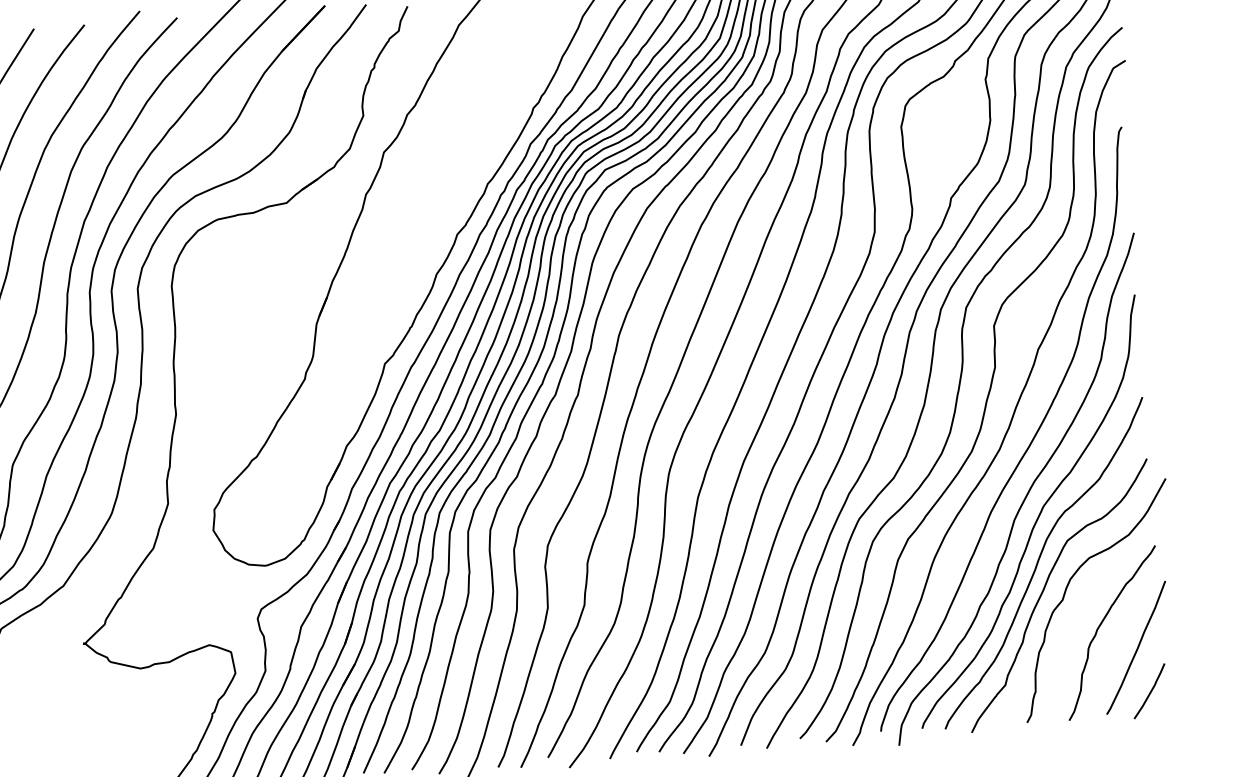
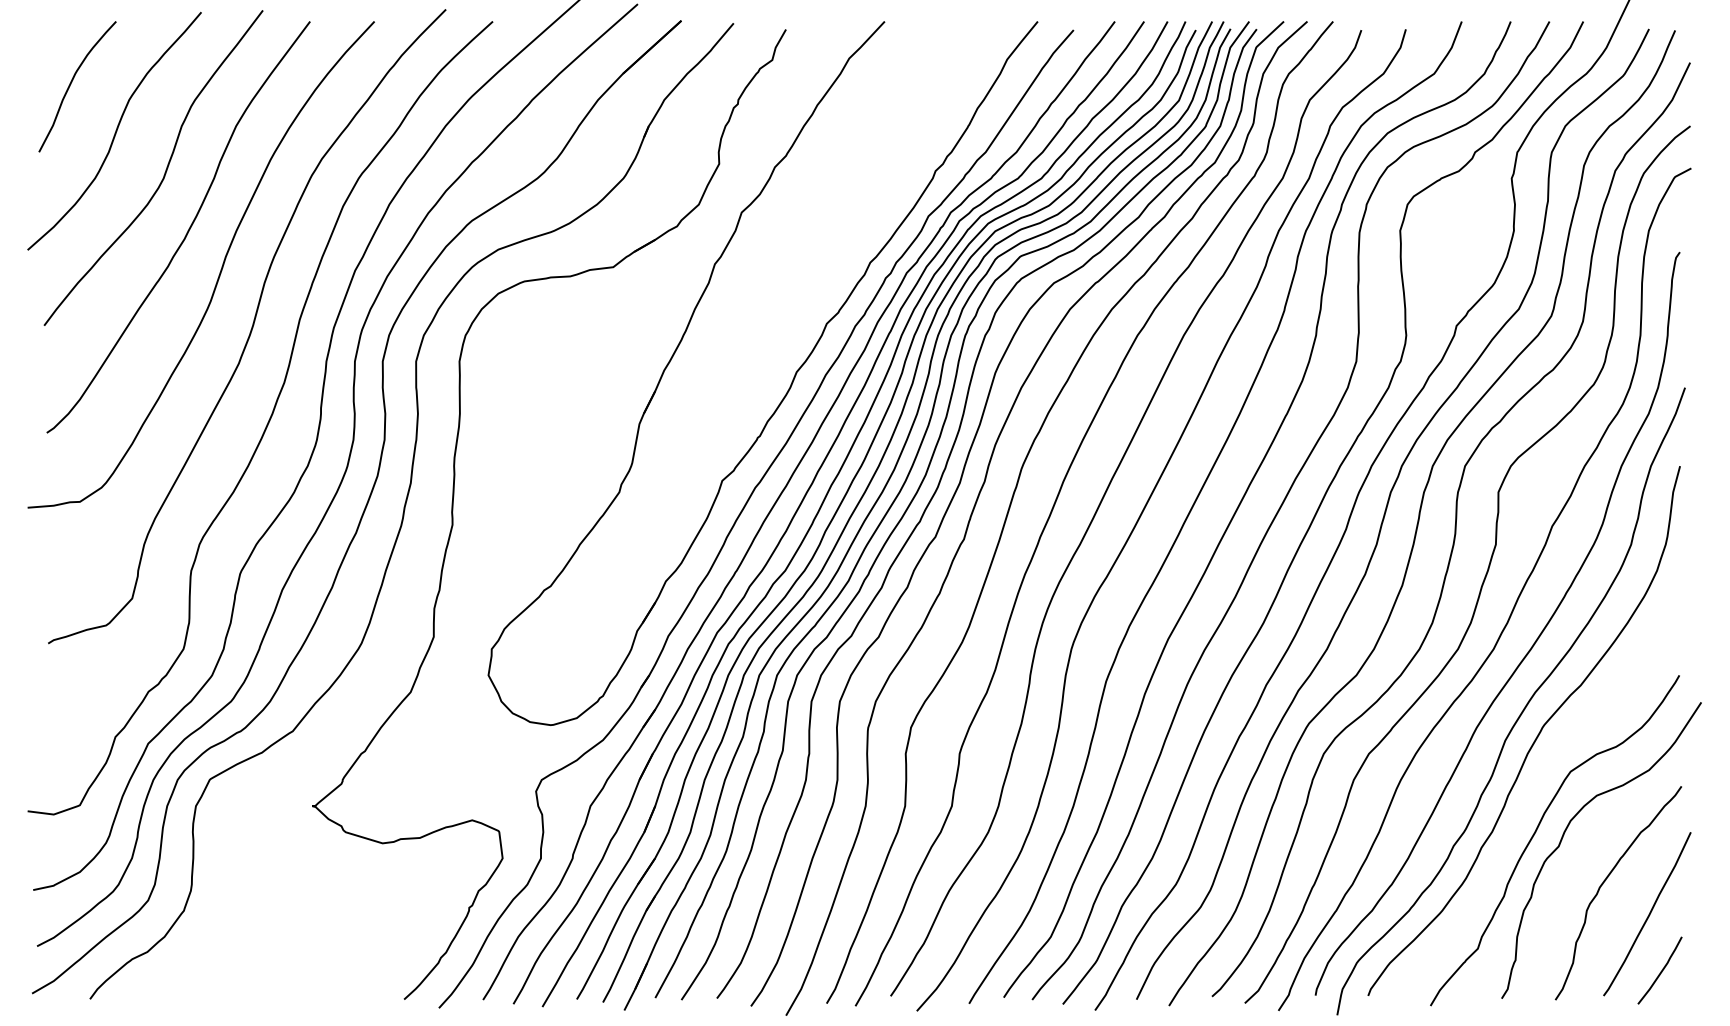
curve: (1038, 561) -> (1532, 795), removed

